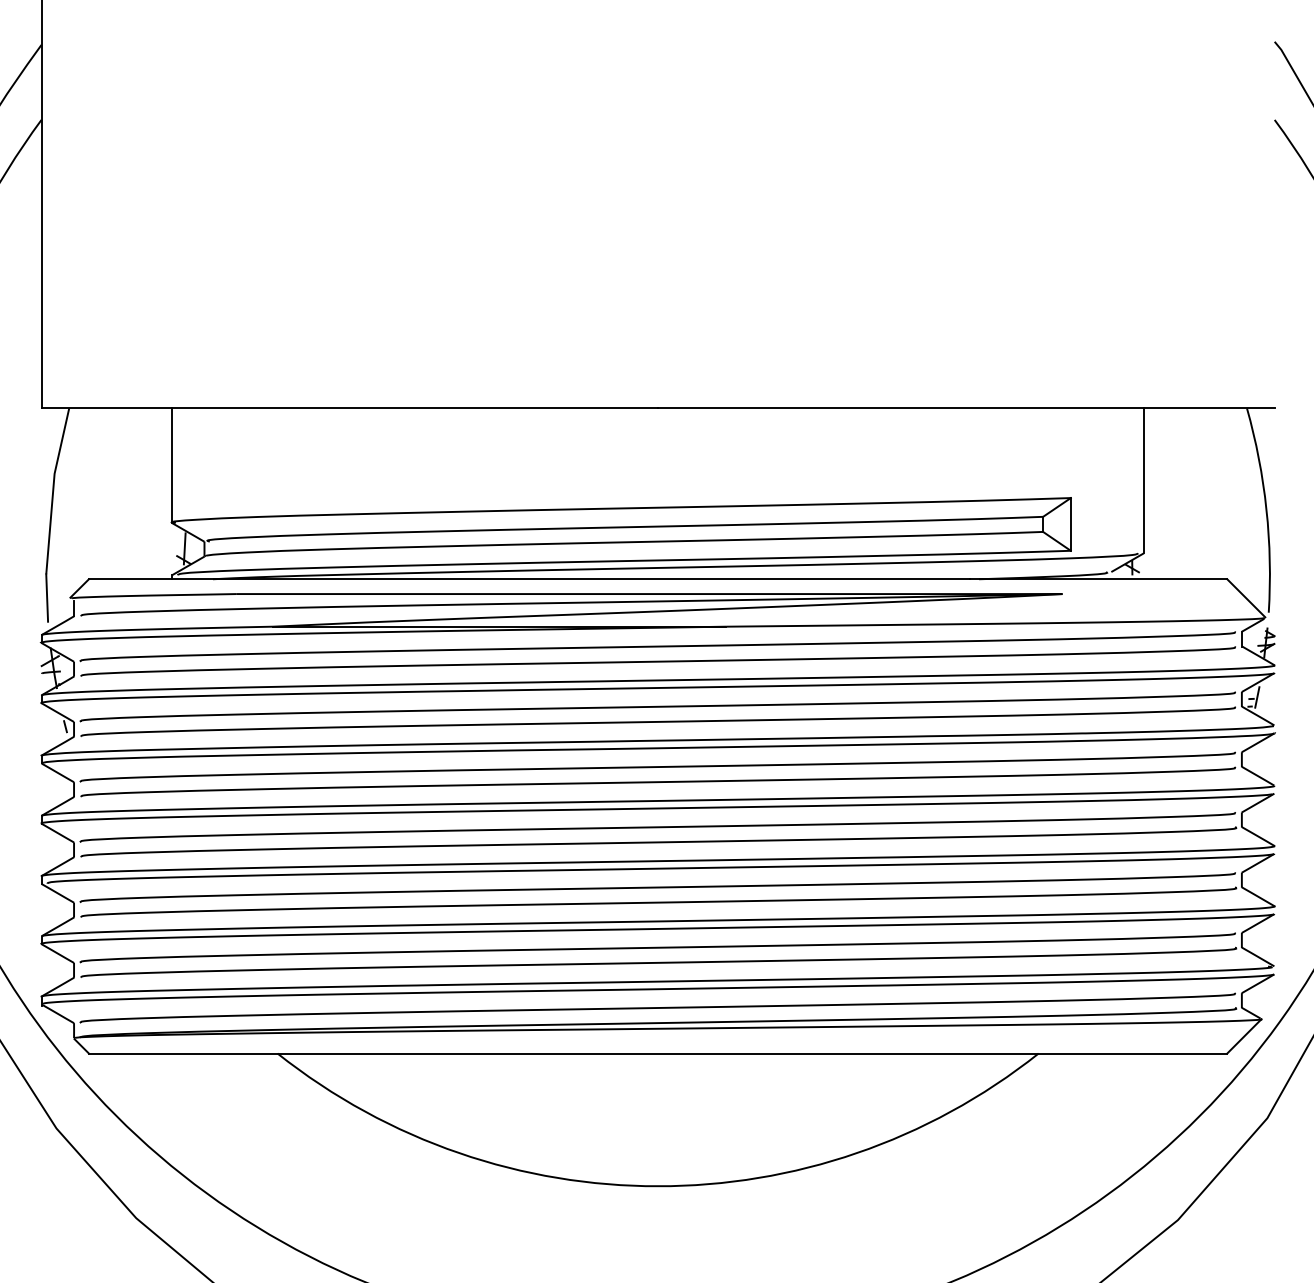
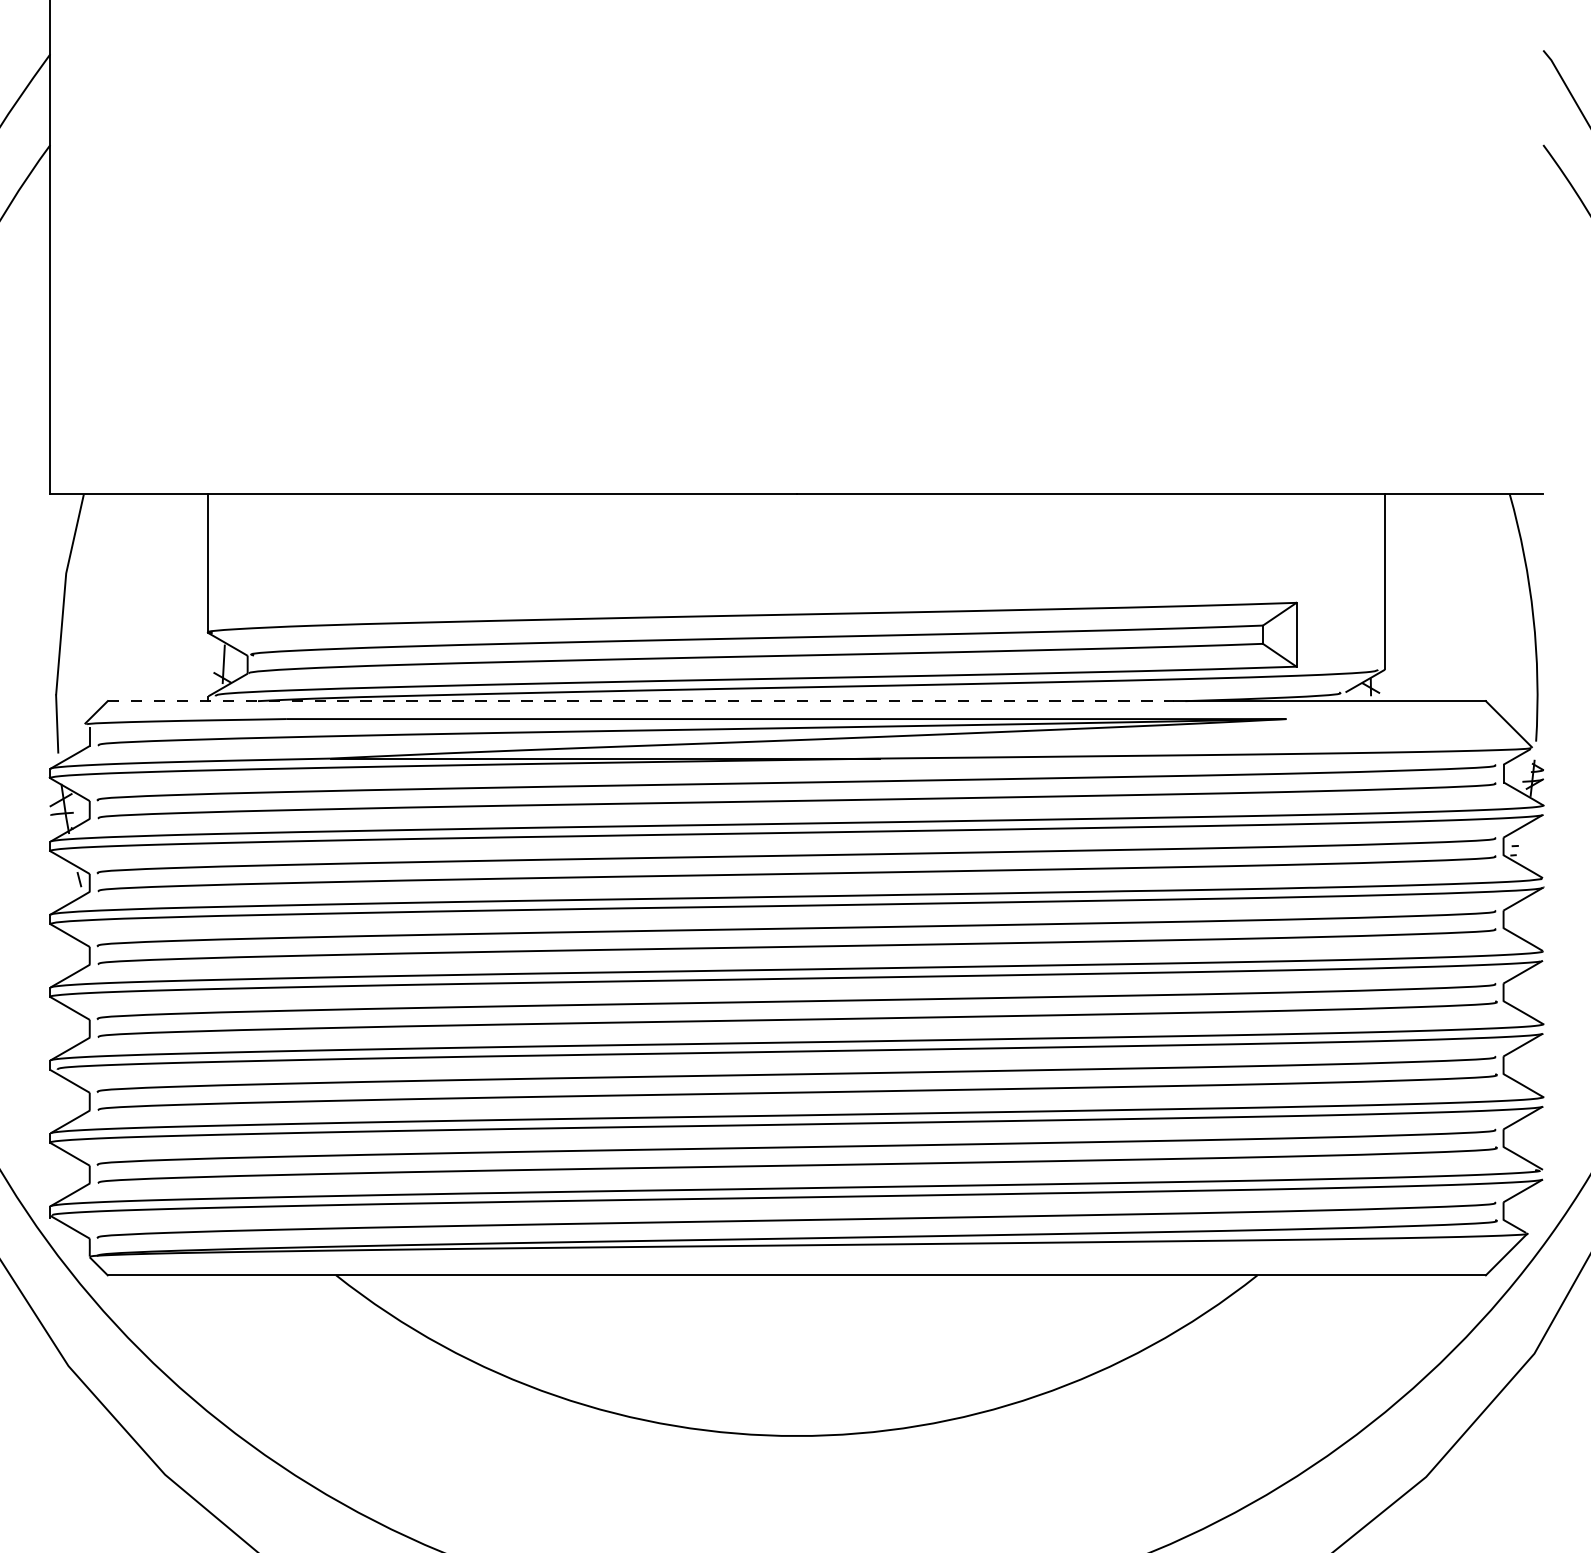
line: (529, 579) -> (641, 701), solid -> dashed
line: (1256, 696) -> (1521, 843), removed

